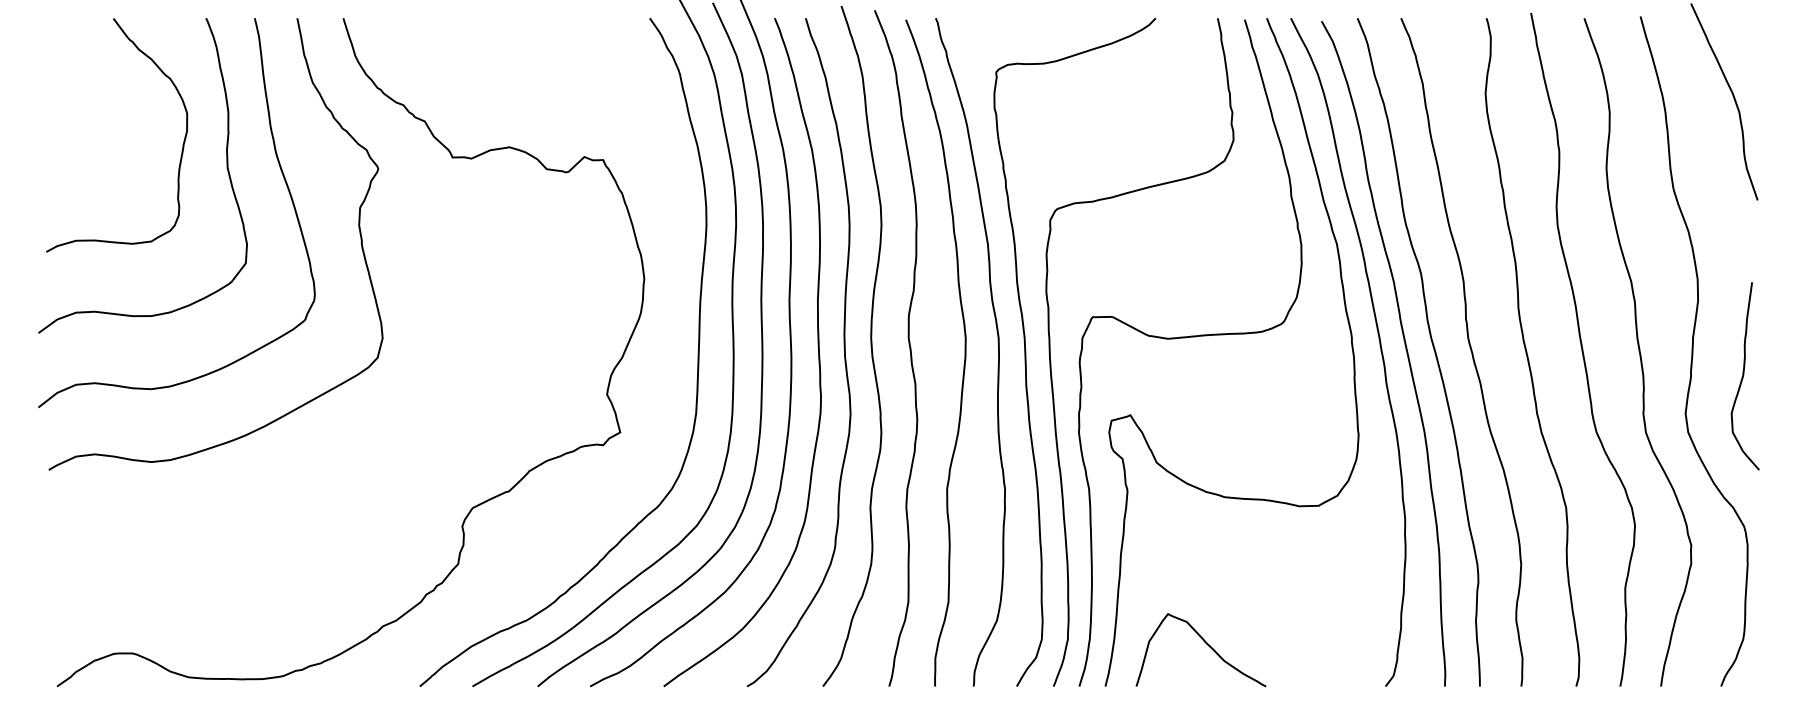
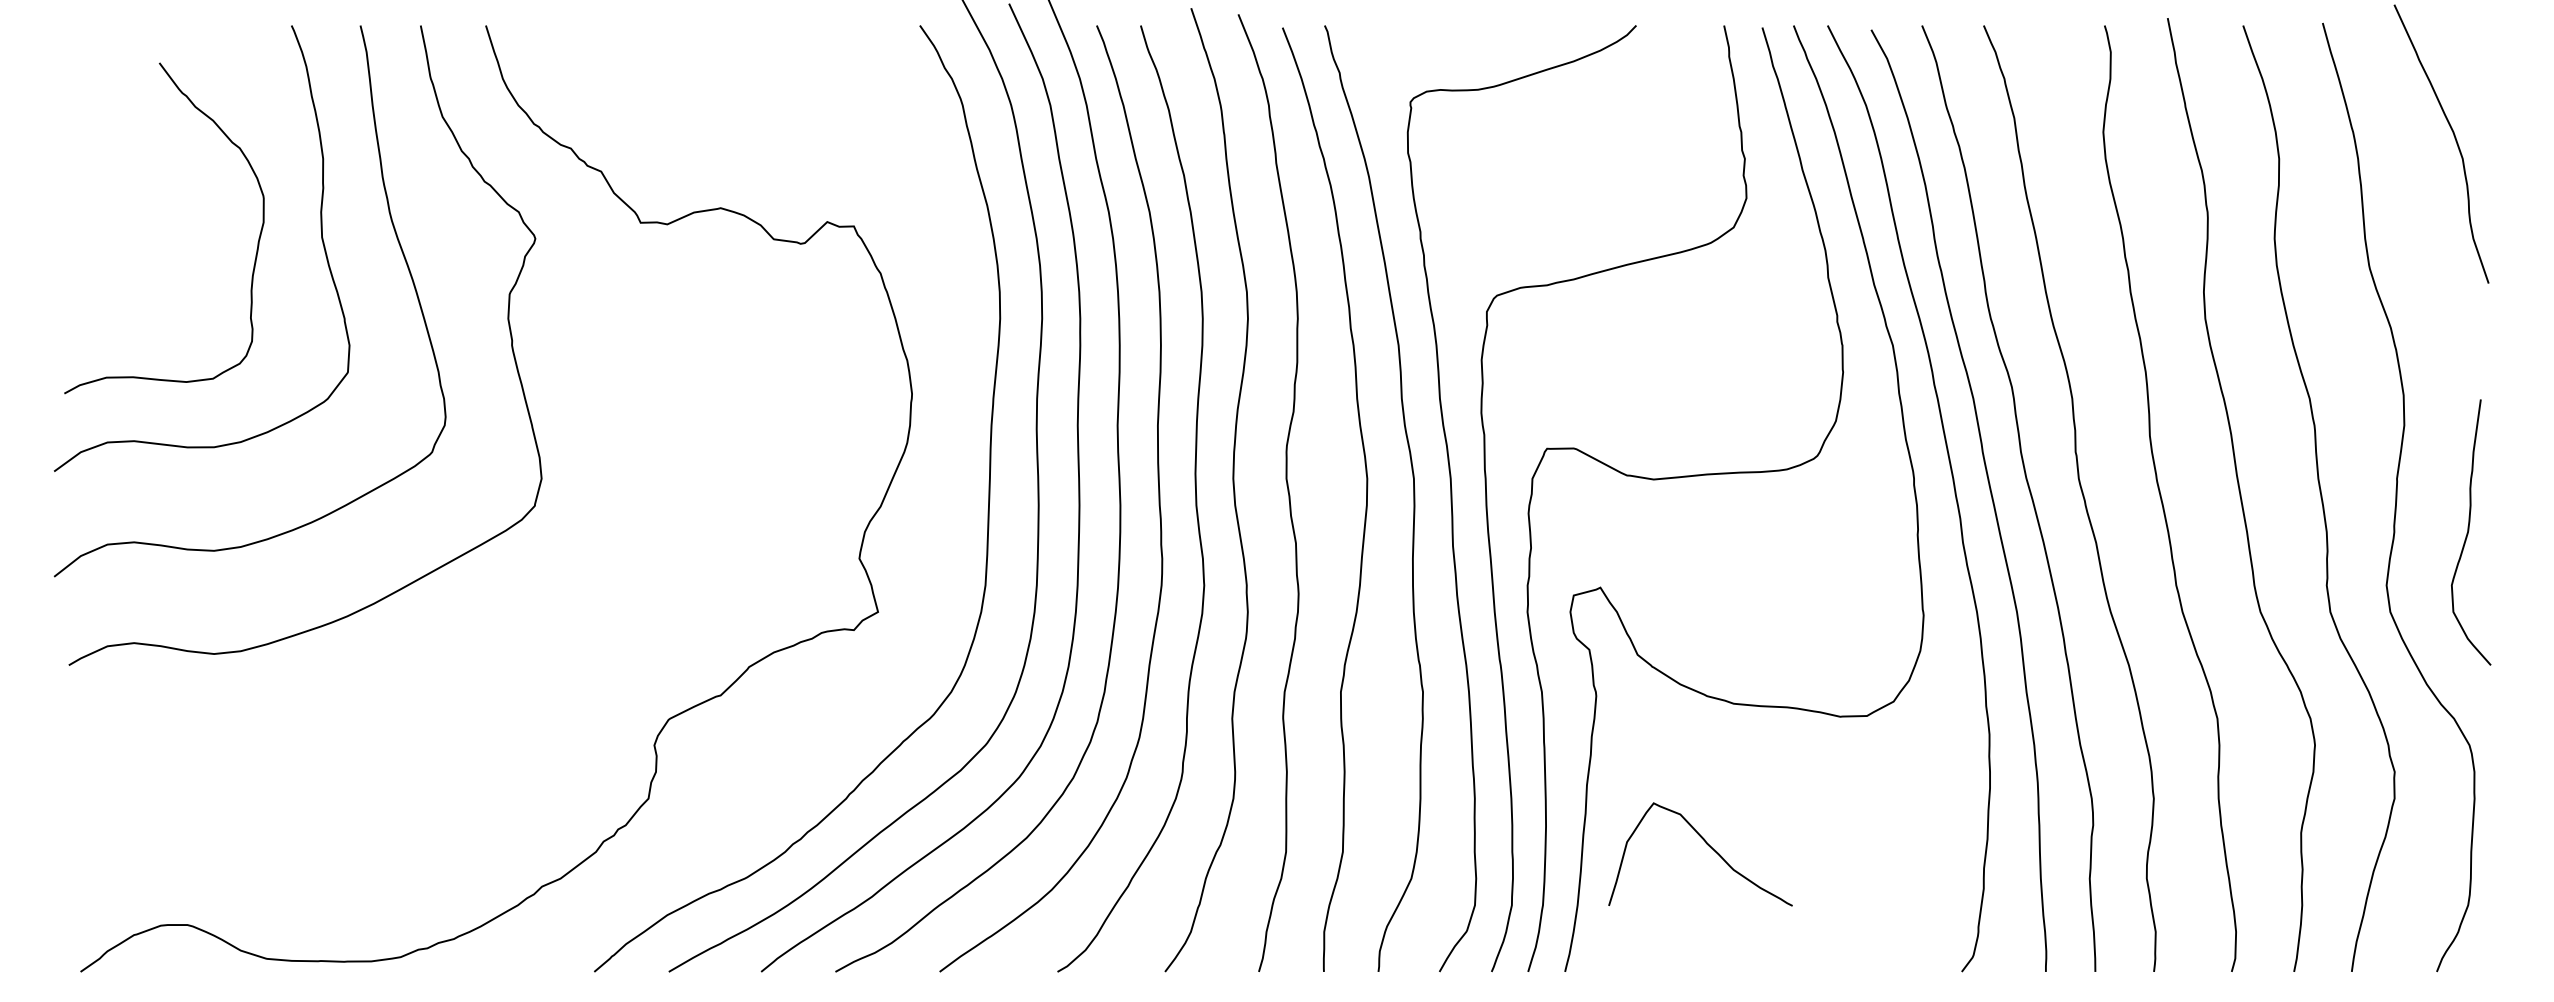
curve: (182, 145) -> (257, 242), moved
curve: (1206, 644) -> (1708, 846), moved

